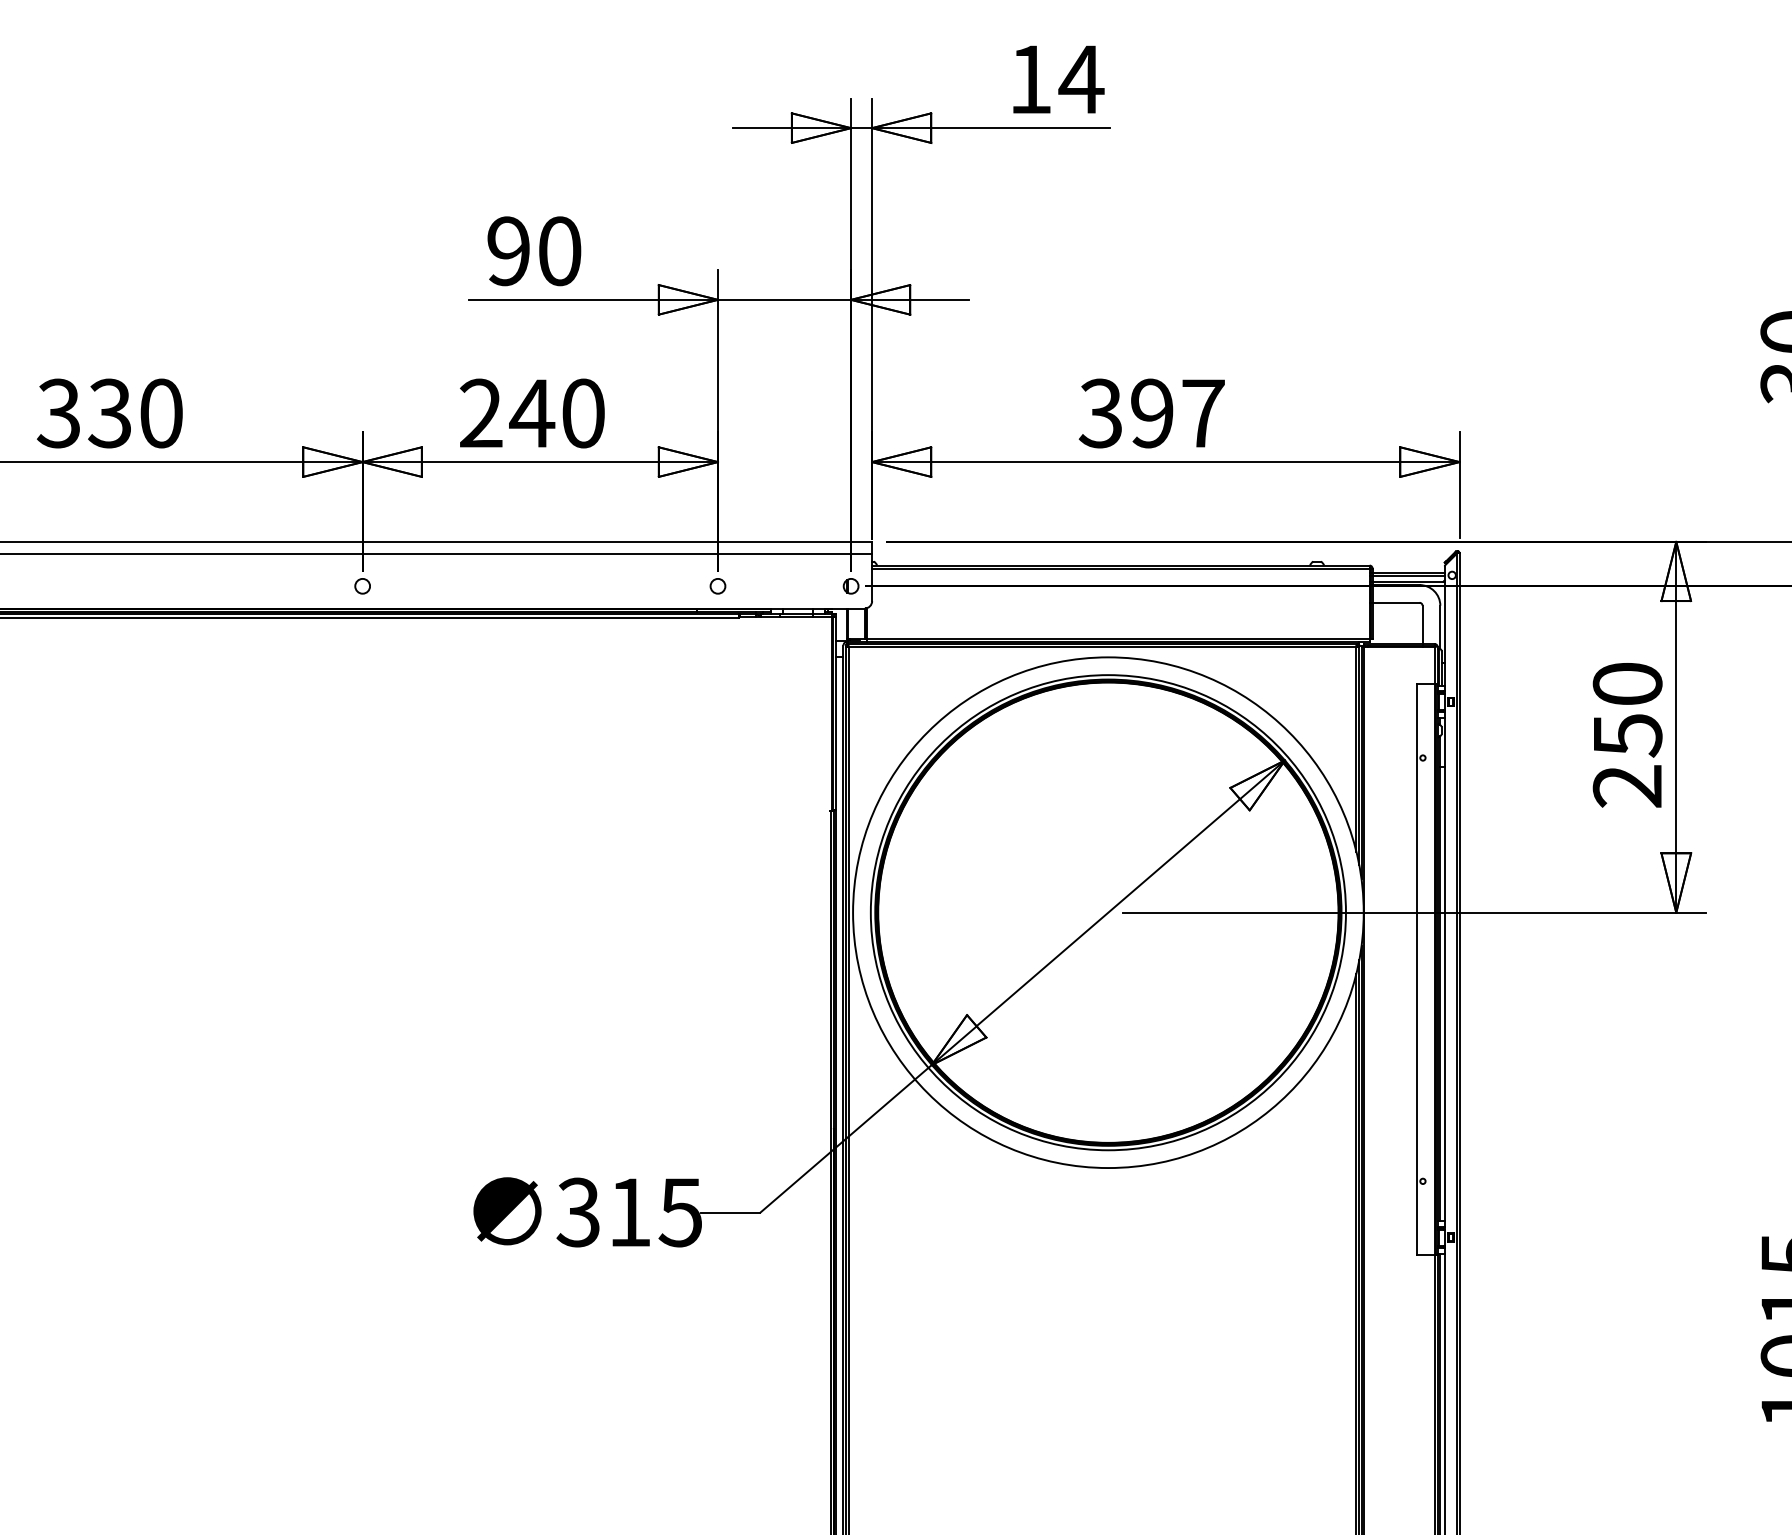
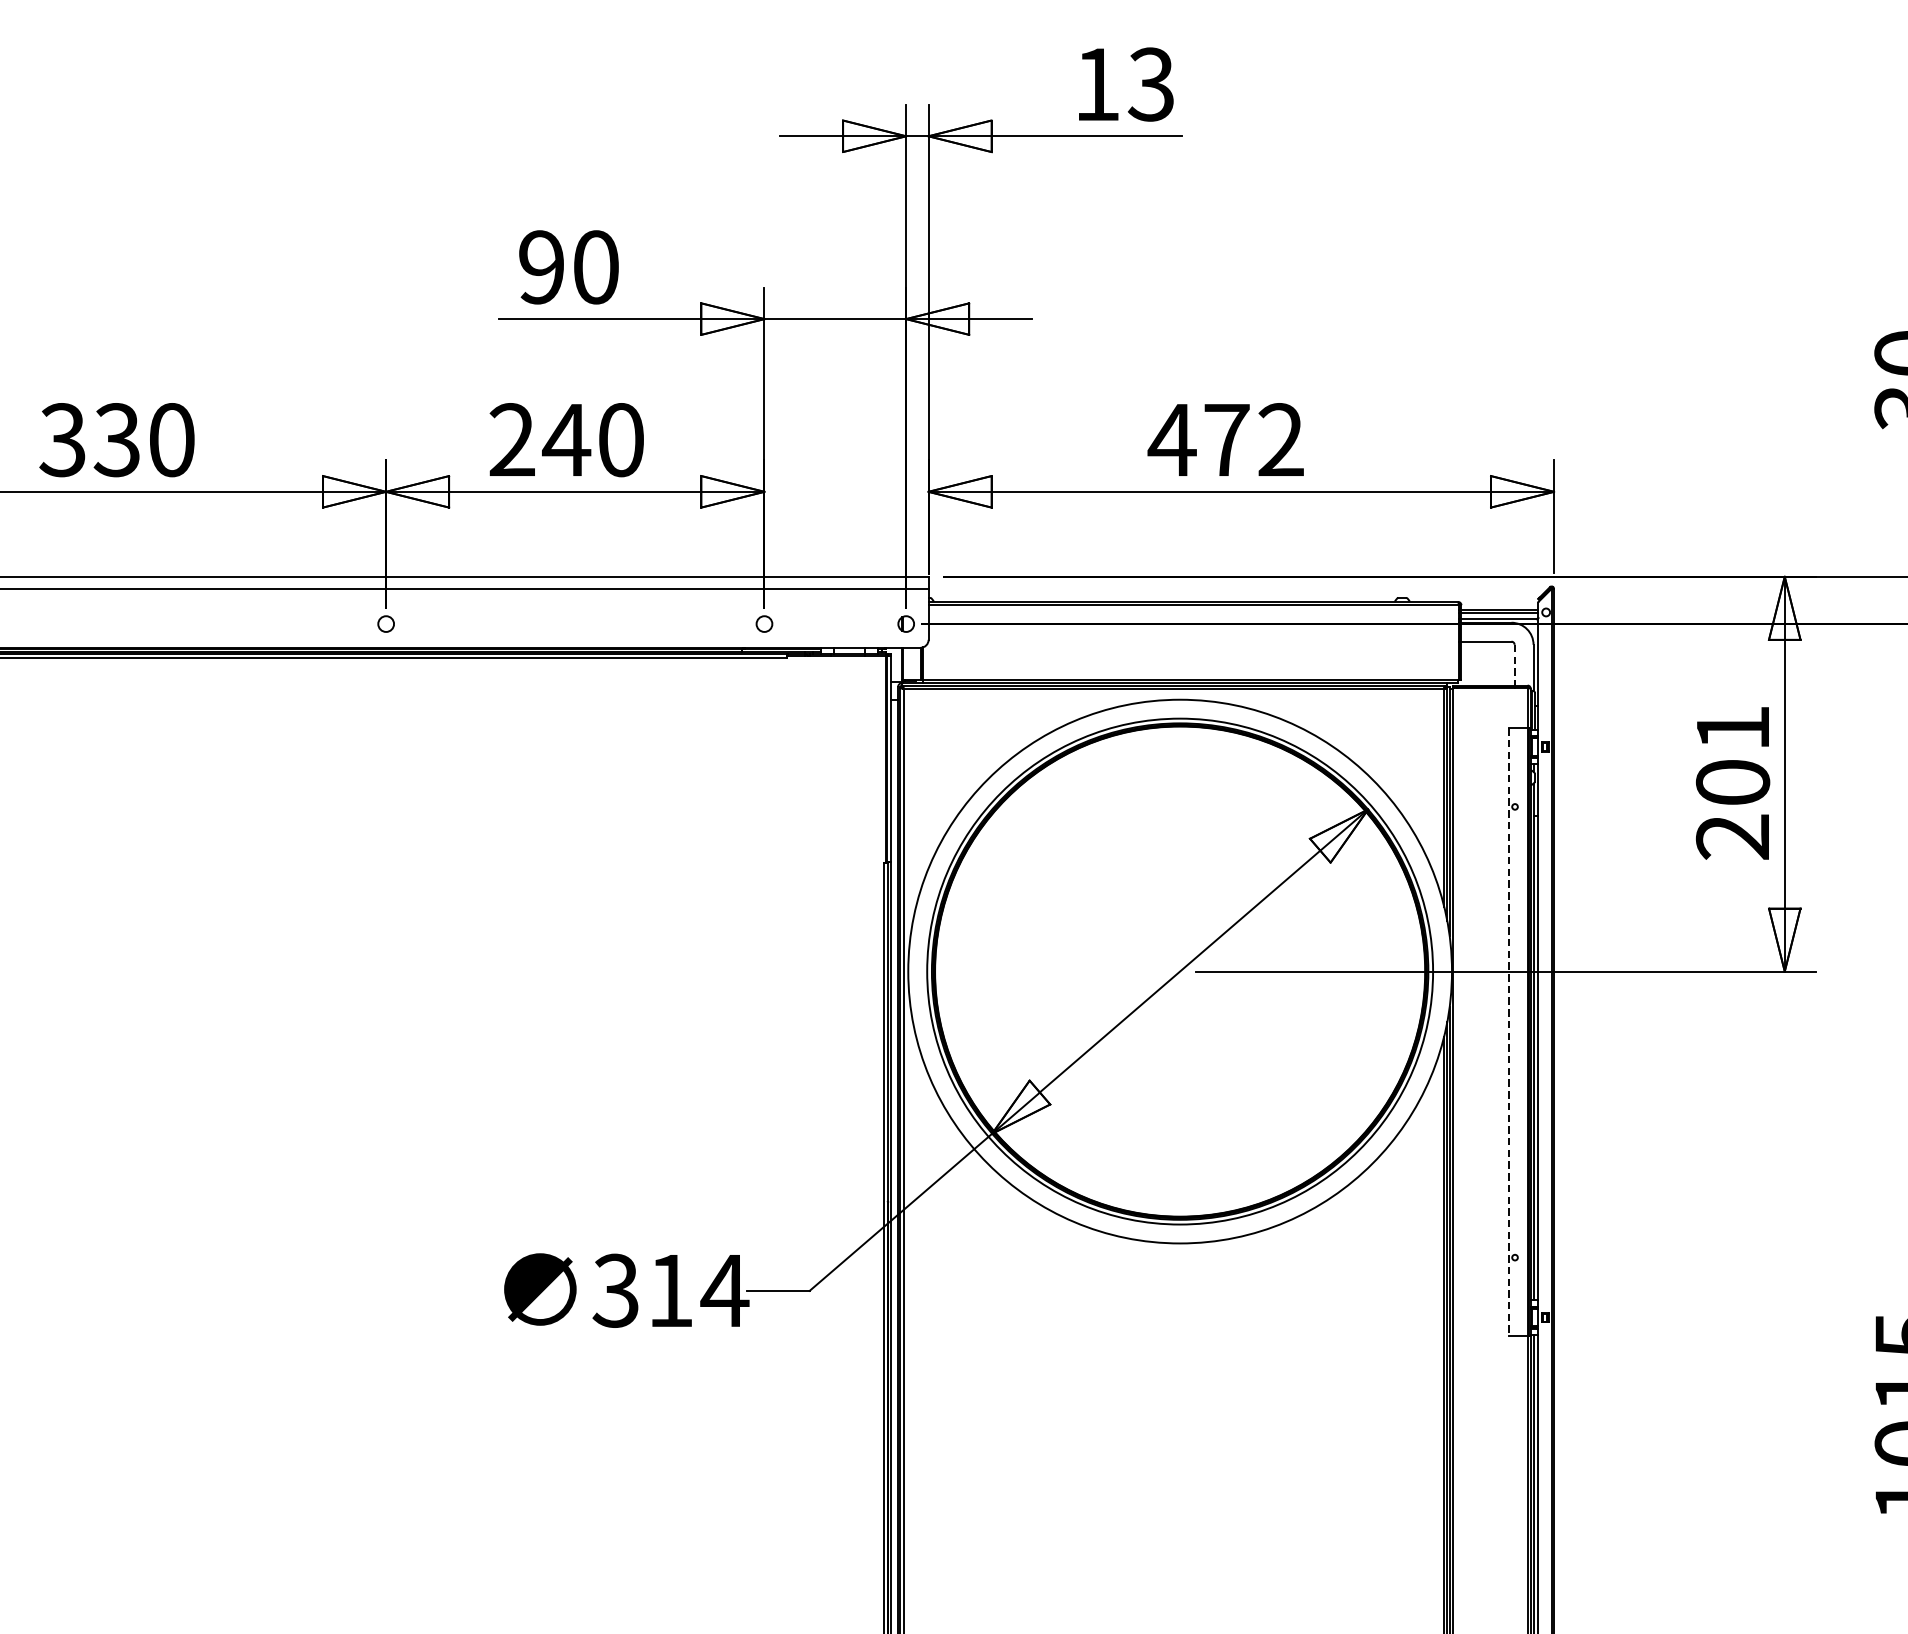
text: (1081, 79) -> (1151, 84), 14 -> 13
text: (1150, 413) -> (1224, 440), 397 -> 472
line: (1422, 625) -> (1514, 665), solid -> dashed
text: (1627, 710) -> (1732, 756), 250 -> 201
line: (1417, 969) -> (1509, 1032), solid -> dashed
text: (680, 1212) -> (724, 1290), 315 -> 314

